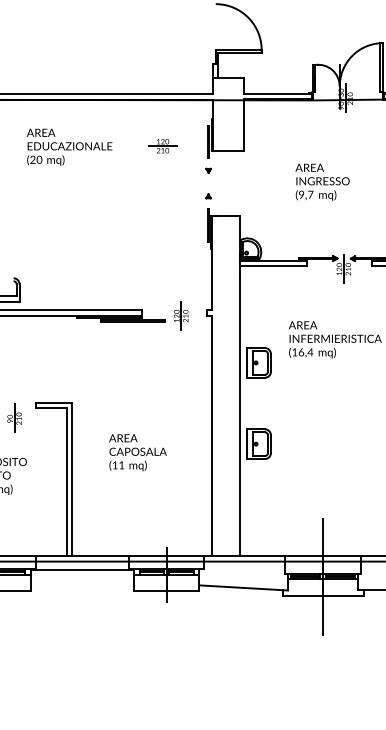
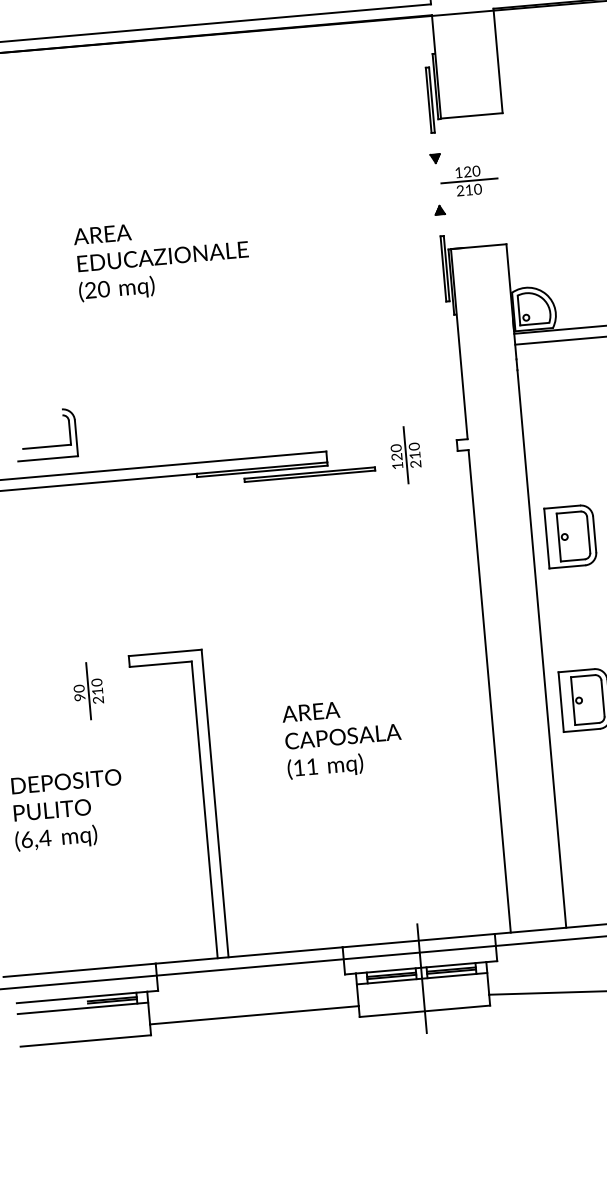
text: (69, 146) -> (161, 257), moved
part: (162, 146) -> (467, 181), moved
line: (82, 570) -> (254, 1015), moved

